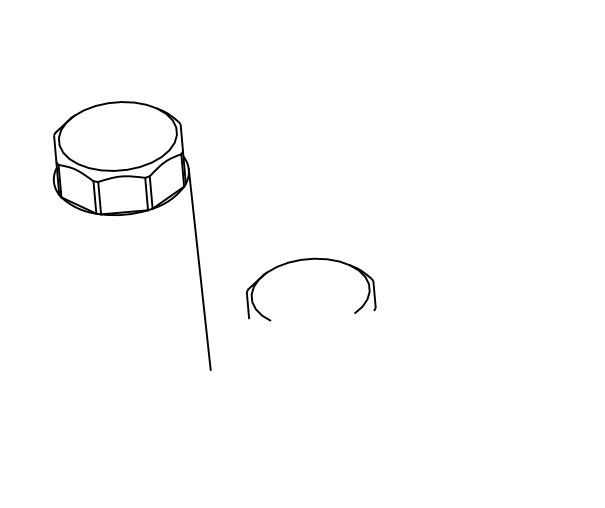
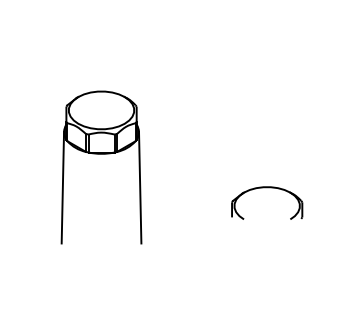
part: (308, 261) -> (267, 188), moved
line: (59, 281) -> (62, 187), added

